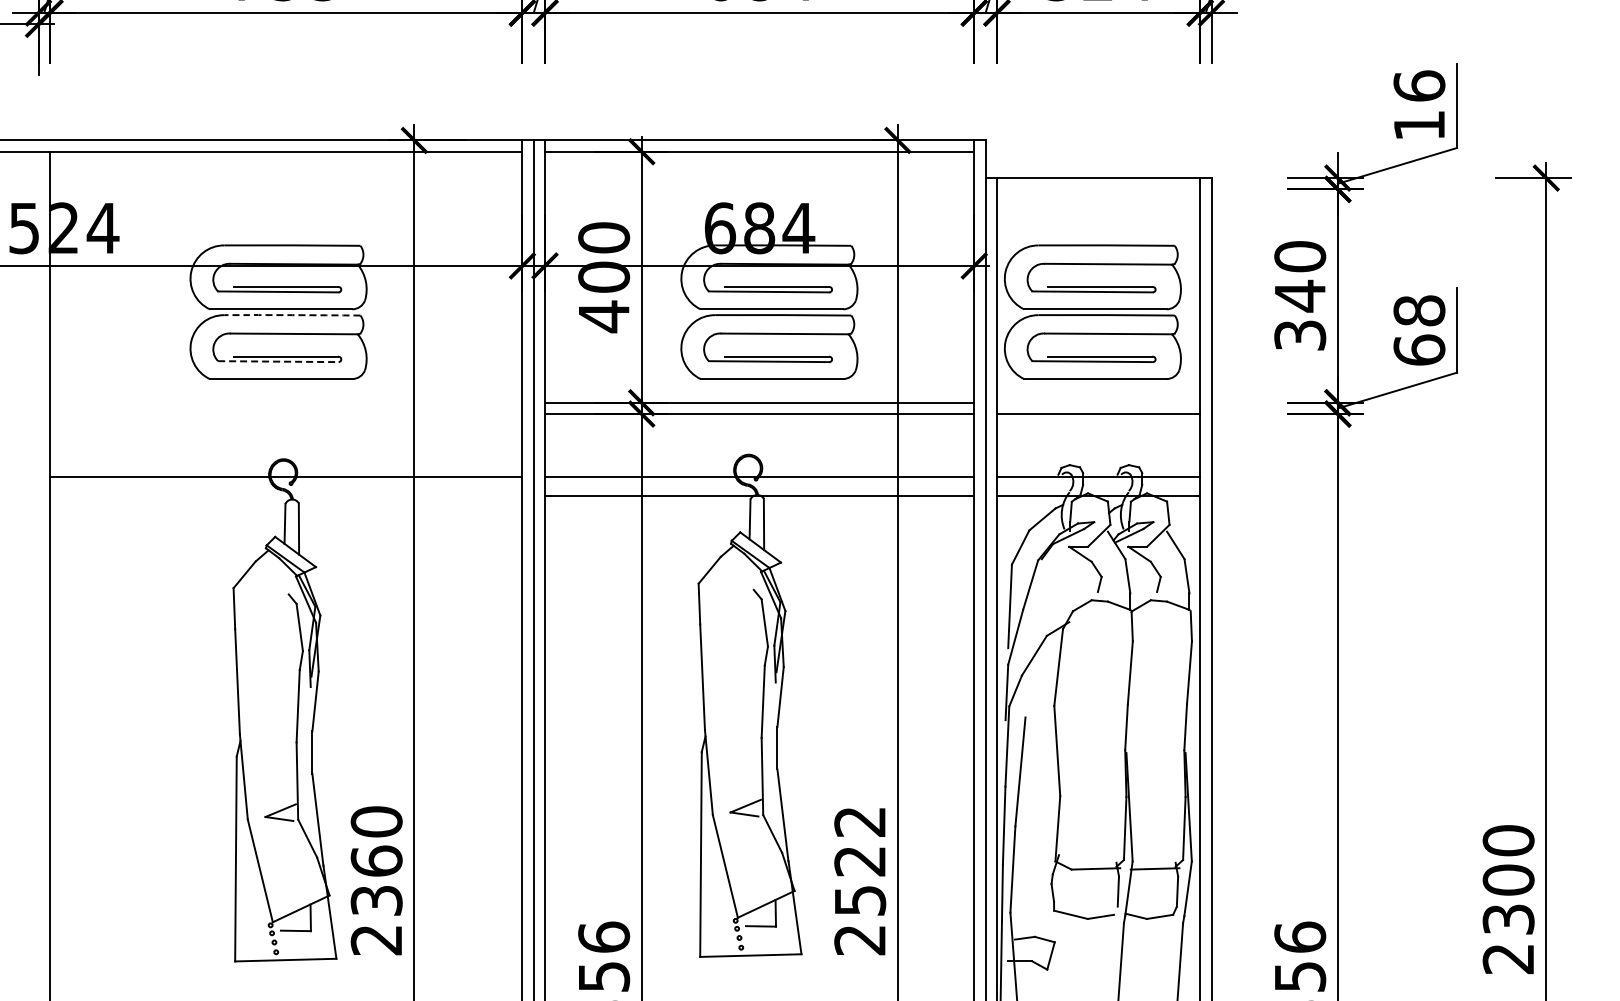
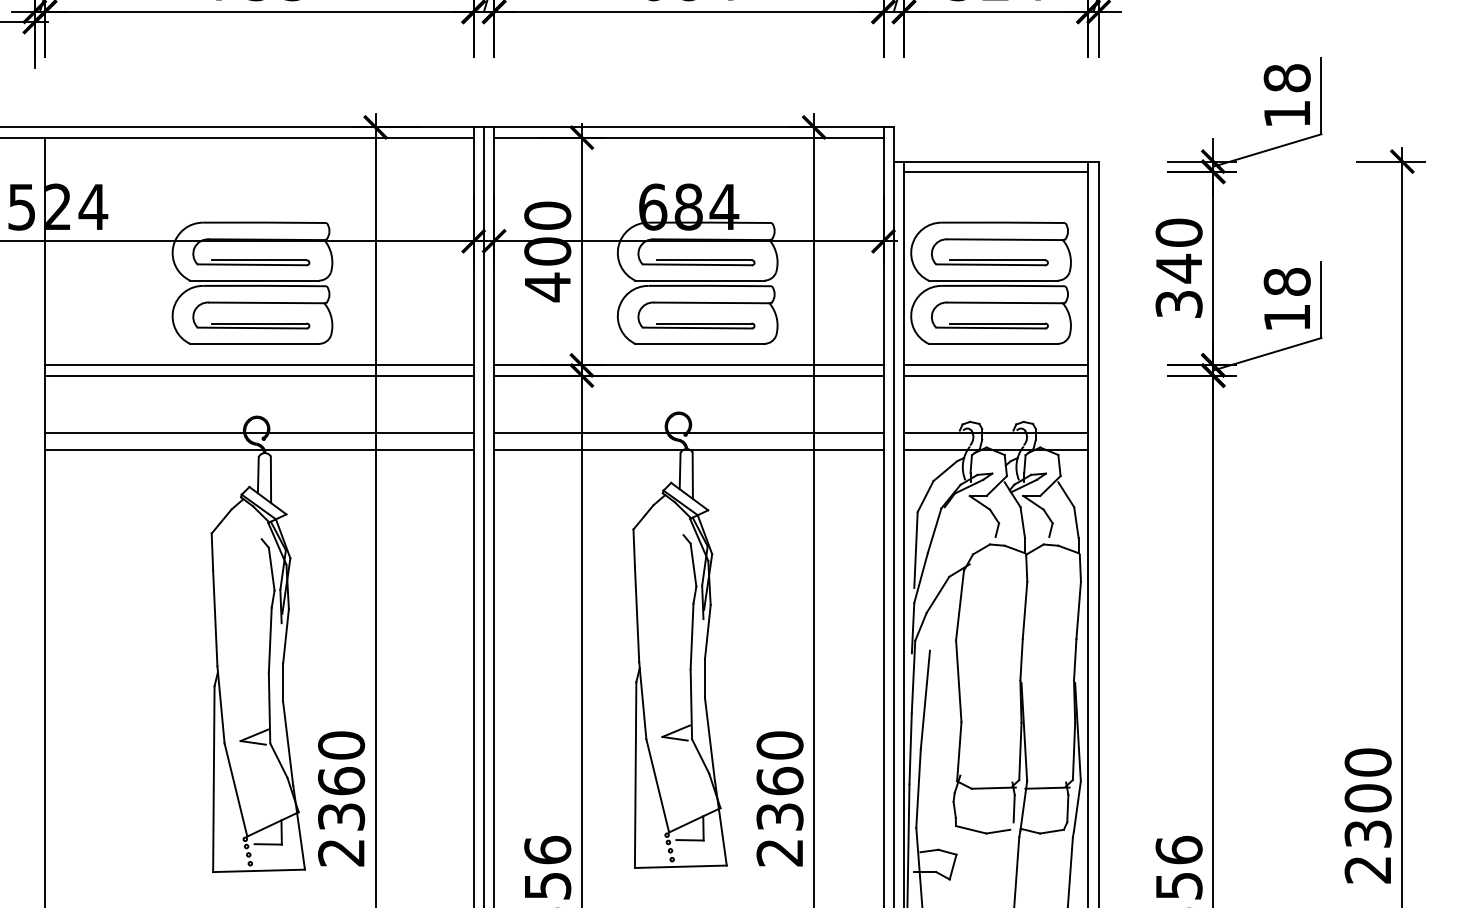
text: (1419, 85) -> (1287, 77), 16 -> 18
line: (1098, 189) -> (996, 171), added
arc: (292, 315) -> (265, 286), dashed -> solid
text: (1419, 349) -> (1287, 317), 68 -> 18
line: (278, 361) -> (252, 327), dashed -> solid
line: (285, 402) -> (258, 365), added
line: (1098, 402) -> (996, 365), added
line: (285, 414) -> (258, 375), added
line: (285, 495) -> (258, 449), added
text: (860, 860) -> (780, 780), 2522 -> 2360

